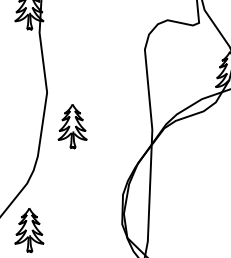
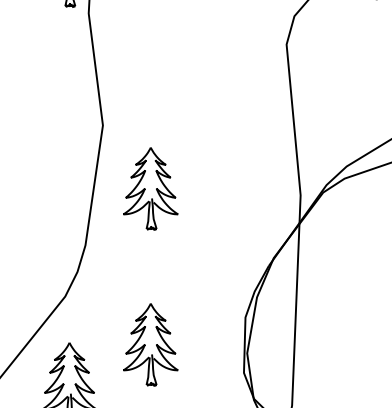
part: (72, 209) -> (150, 345), added

